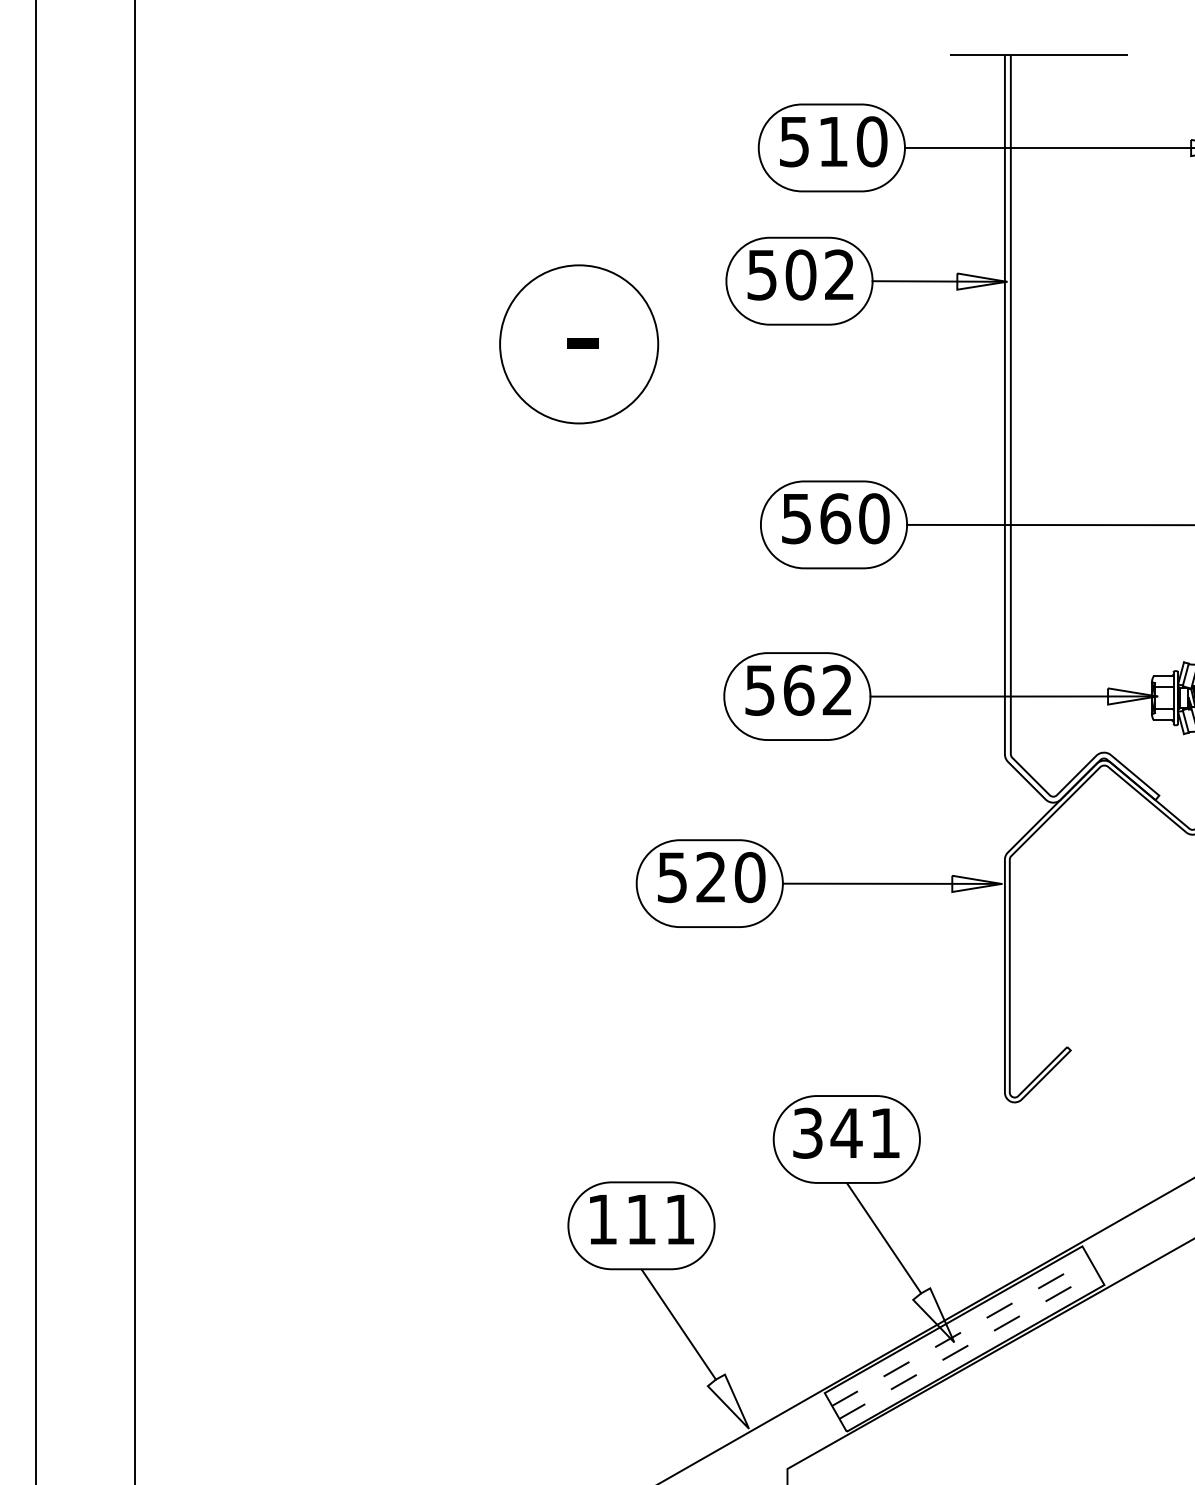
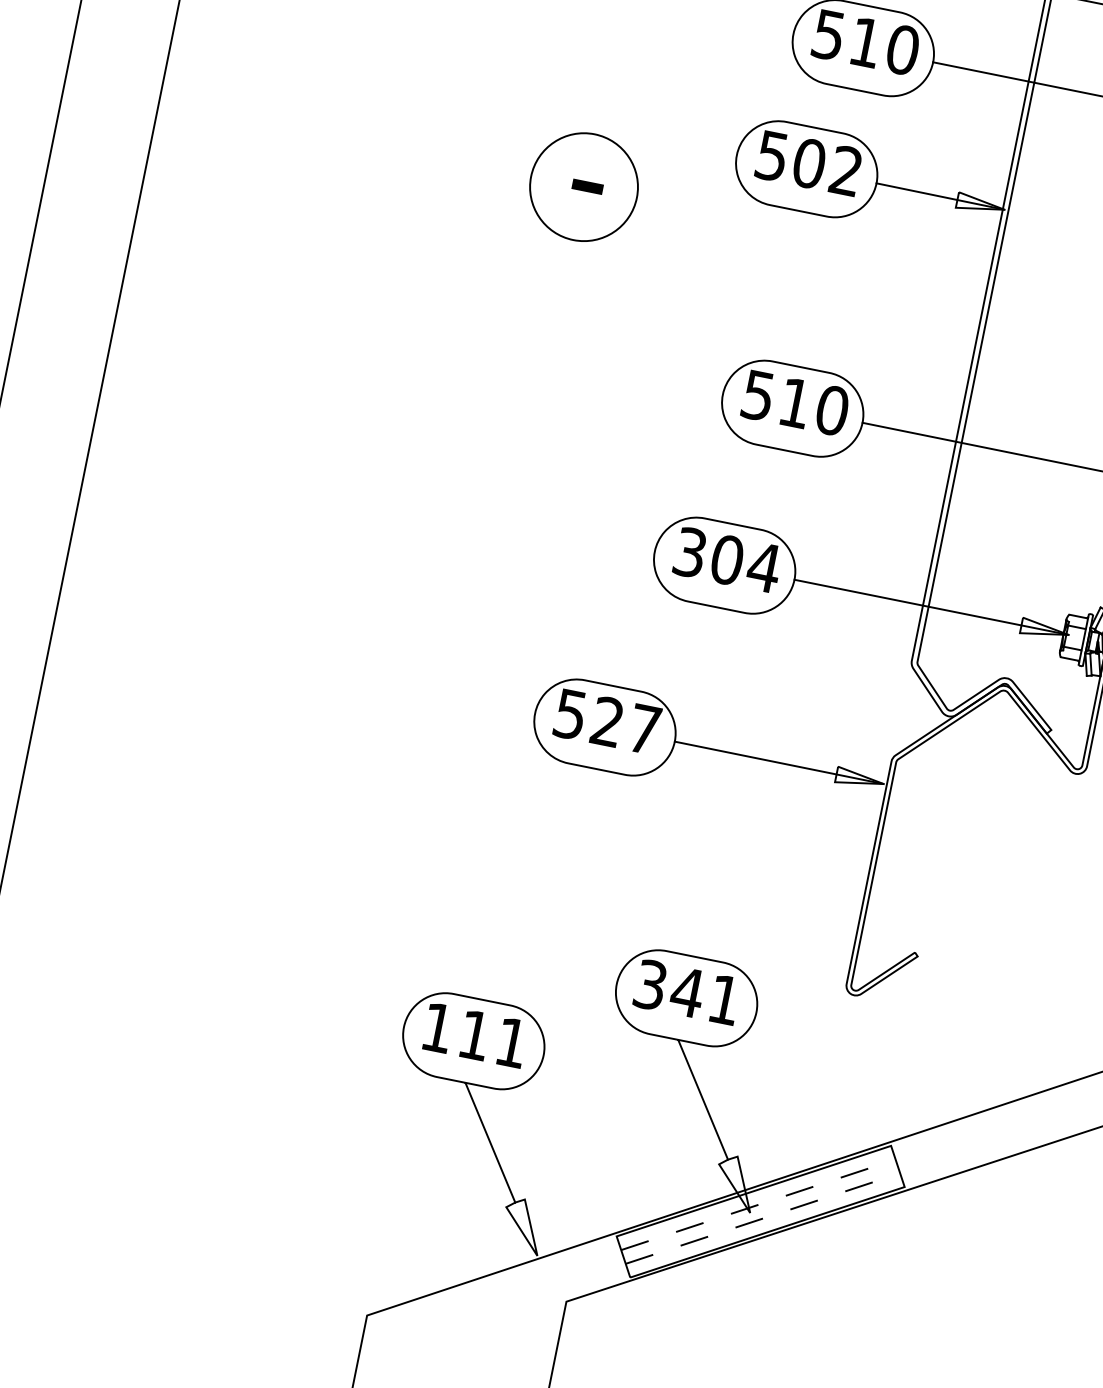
circle: (579, 344) -> (584, 187), size x0.7
text: (835, 518) -> (795, 402), 560 -> 510
text: (799, 689) -> (728, 559), 562 -> 304
text: (749, 877) -> (644, 729), 520 -> 527

